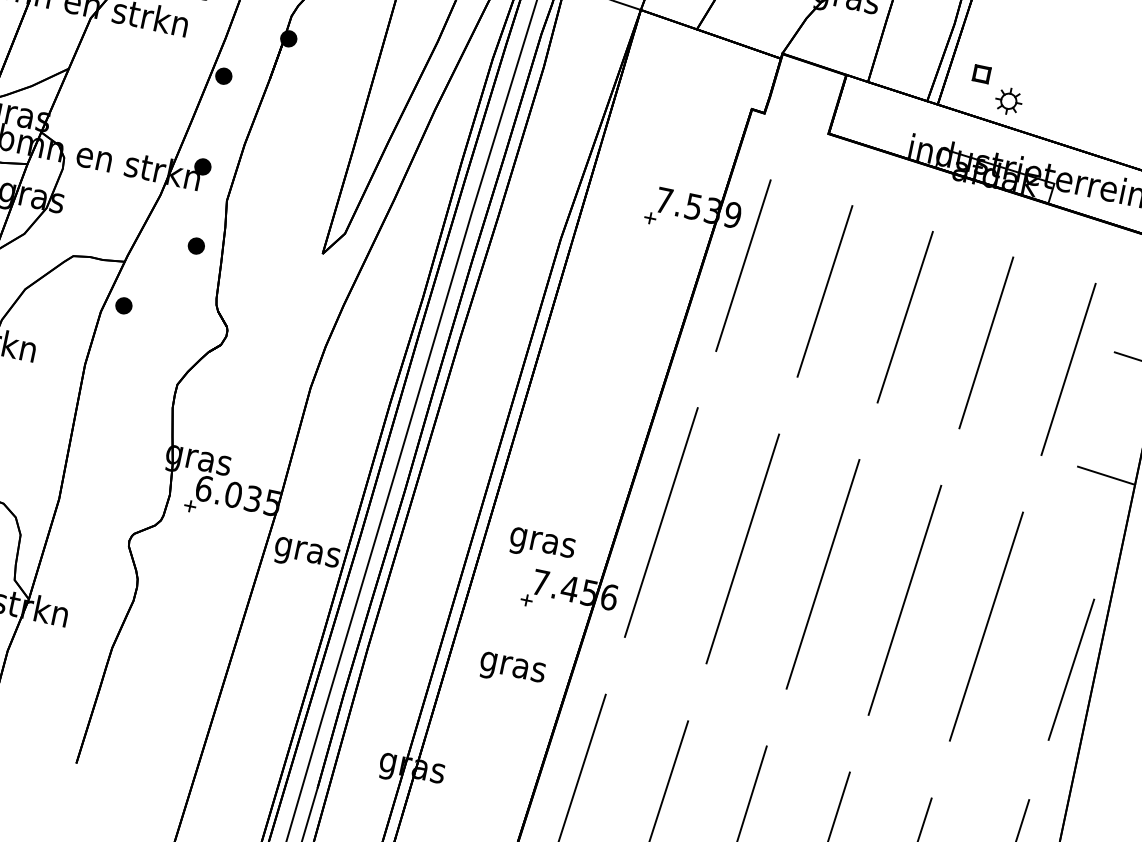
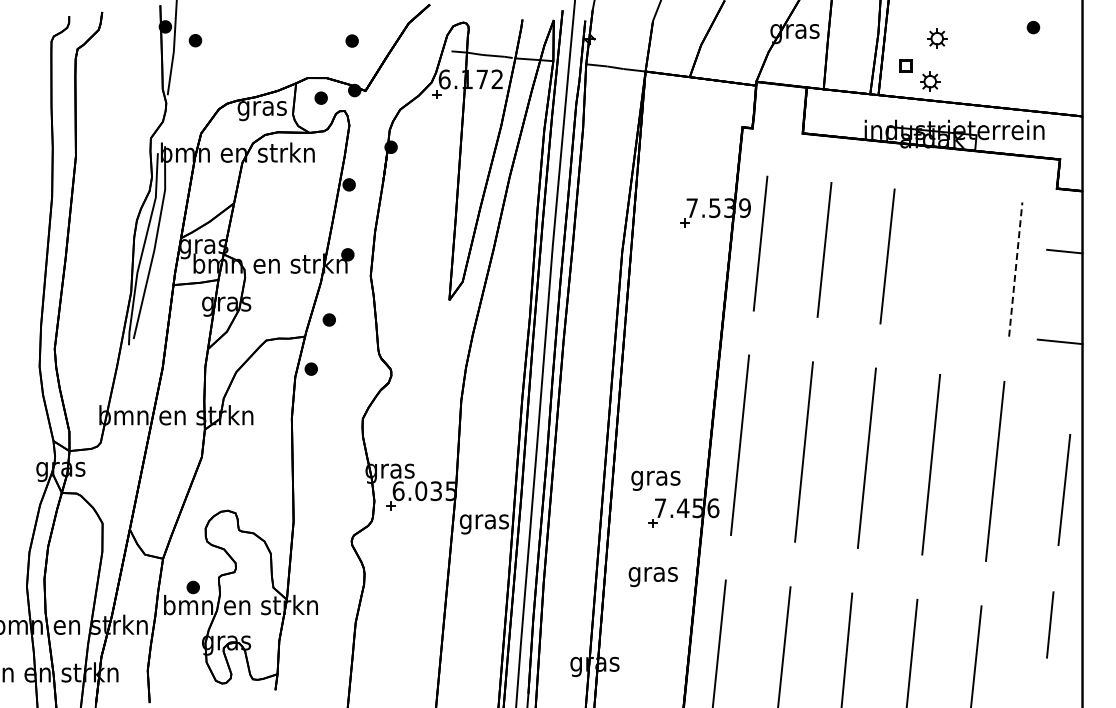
part: (1030, 47) -> (937, 38), added
part: (195, 245) -> (328, 319), moved
line: (985, 342) -> (950, 262), removed
line: (1068, 369) -> (1015, 269), solid -> dashed

